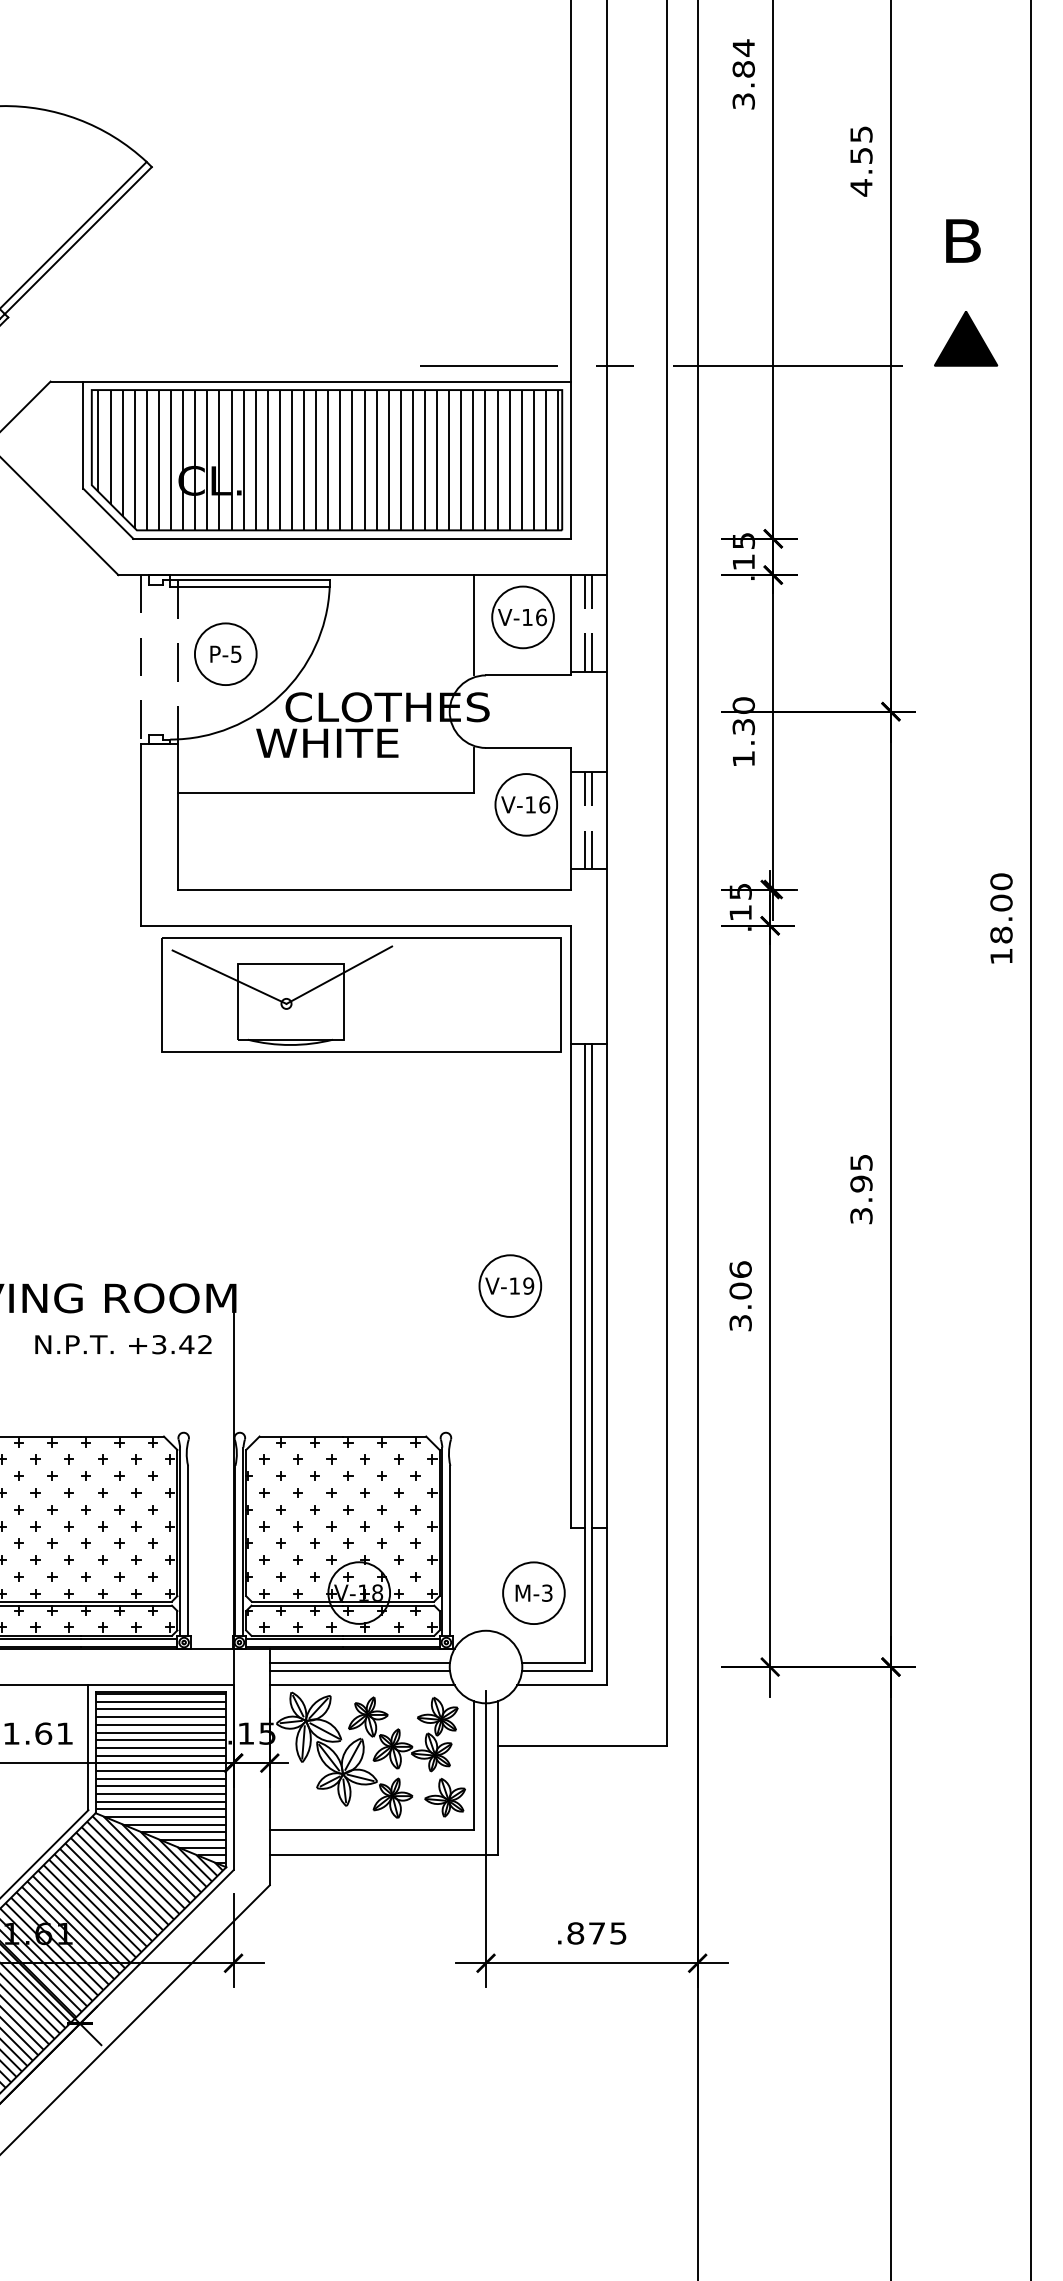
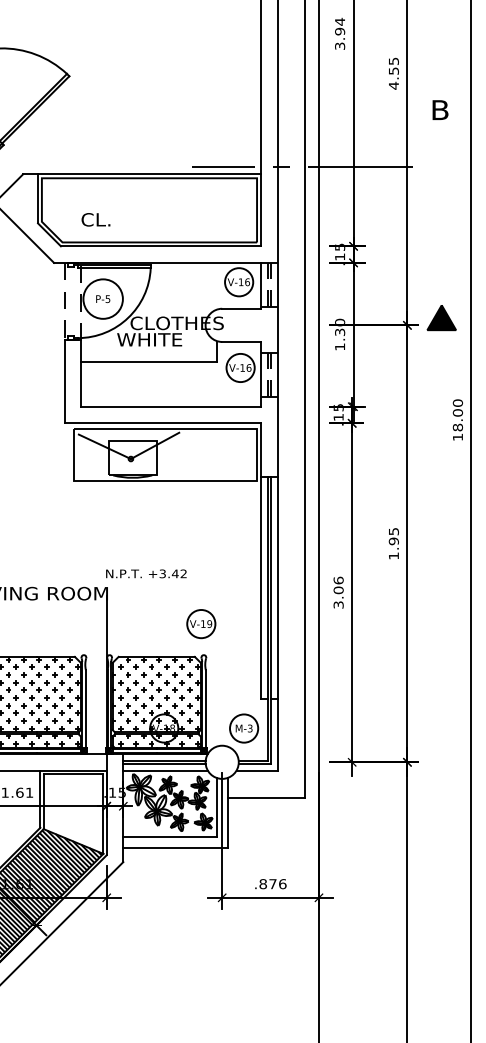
text: (744, 69) -> (340, 31), 3.84 -> 3.94
part: (965, 340) -> (441, 318), moved
hatch: (327, 460) -> (149, 210), removed
line: (473, 624) -> (216, 285), removed
circle: (226, 655) -> (103, 299), size x1.4
text: (860, 1214) -> (393, 555), 3.95 -> 1.95
part: (510, 1286) -> (201, 624), moved
text: (123, 1343) -> (146, 573), moved
hatch: (160, 1776) -> (73, 812), removed
text: (617, 1934) -> (282, 884), .875 -> .876

